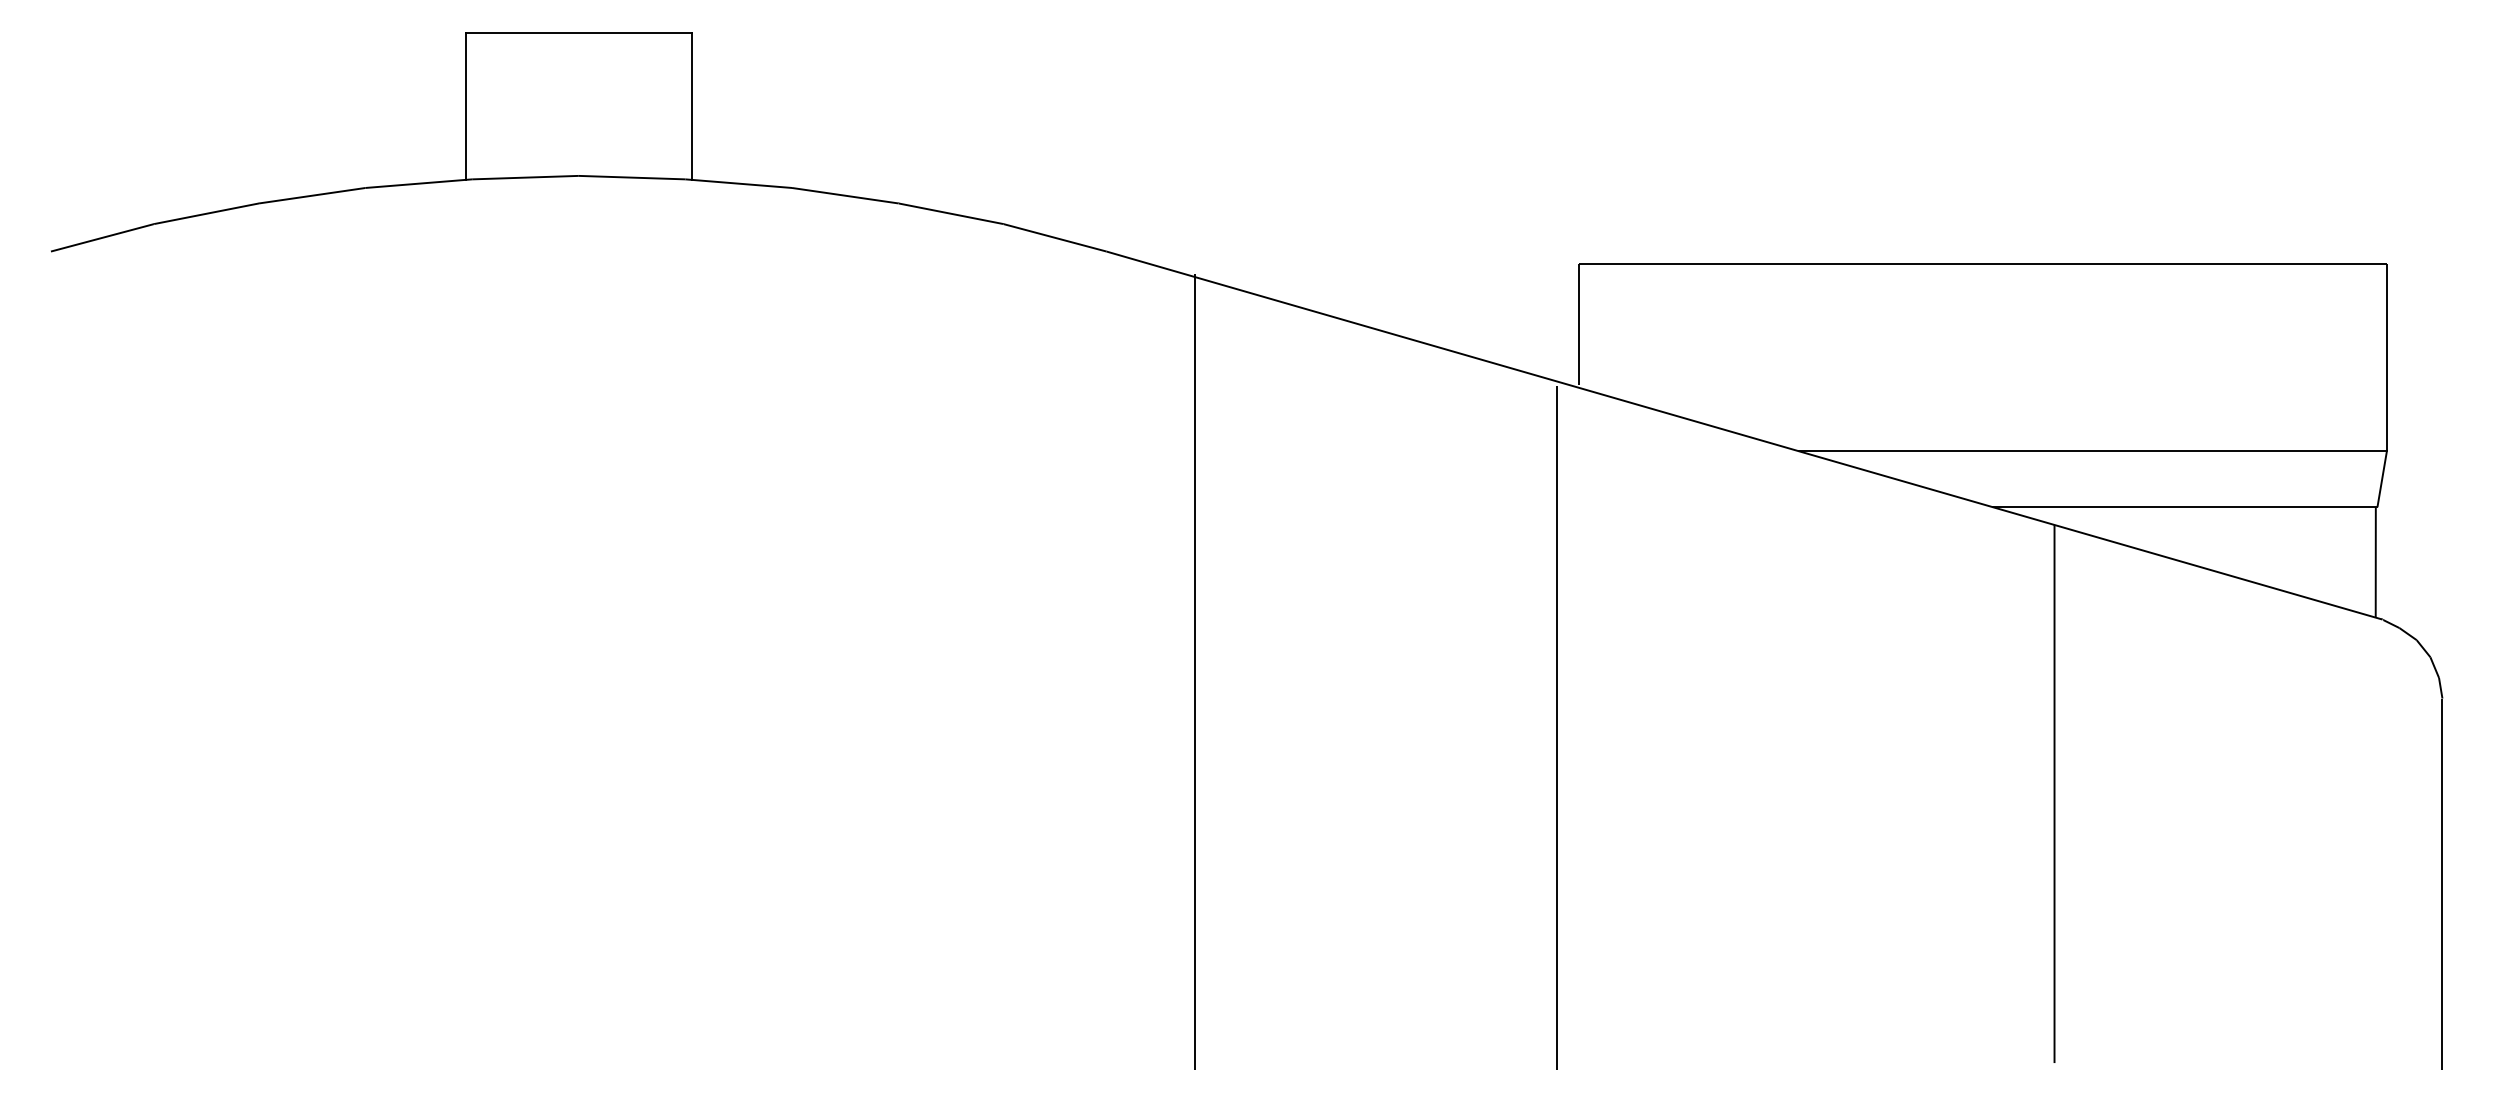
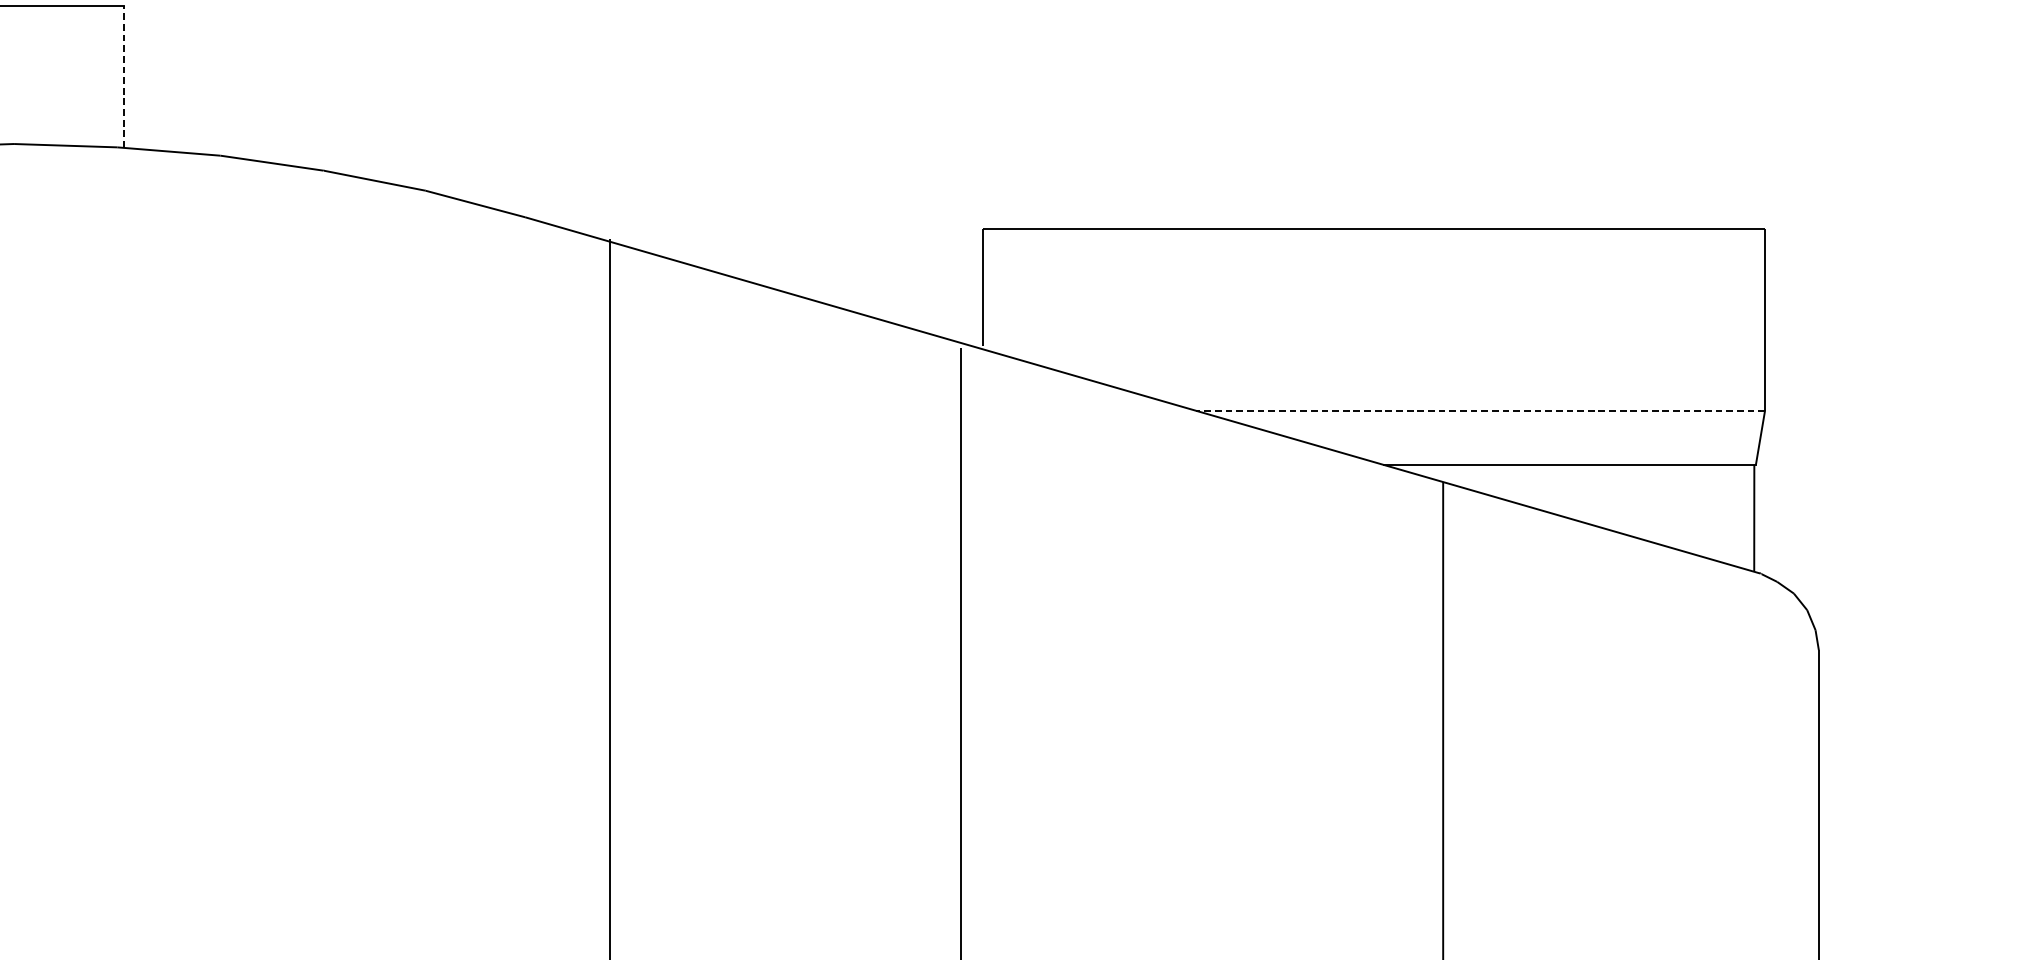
line: (691, 105) -> (123, 75), solid -> dashed
line: (2093, 451) -> (1480, 410), solid -> dashed

